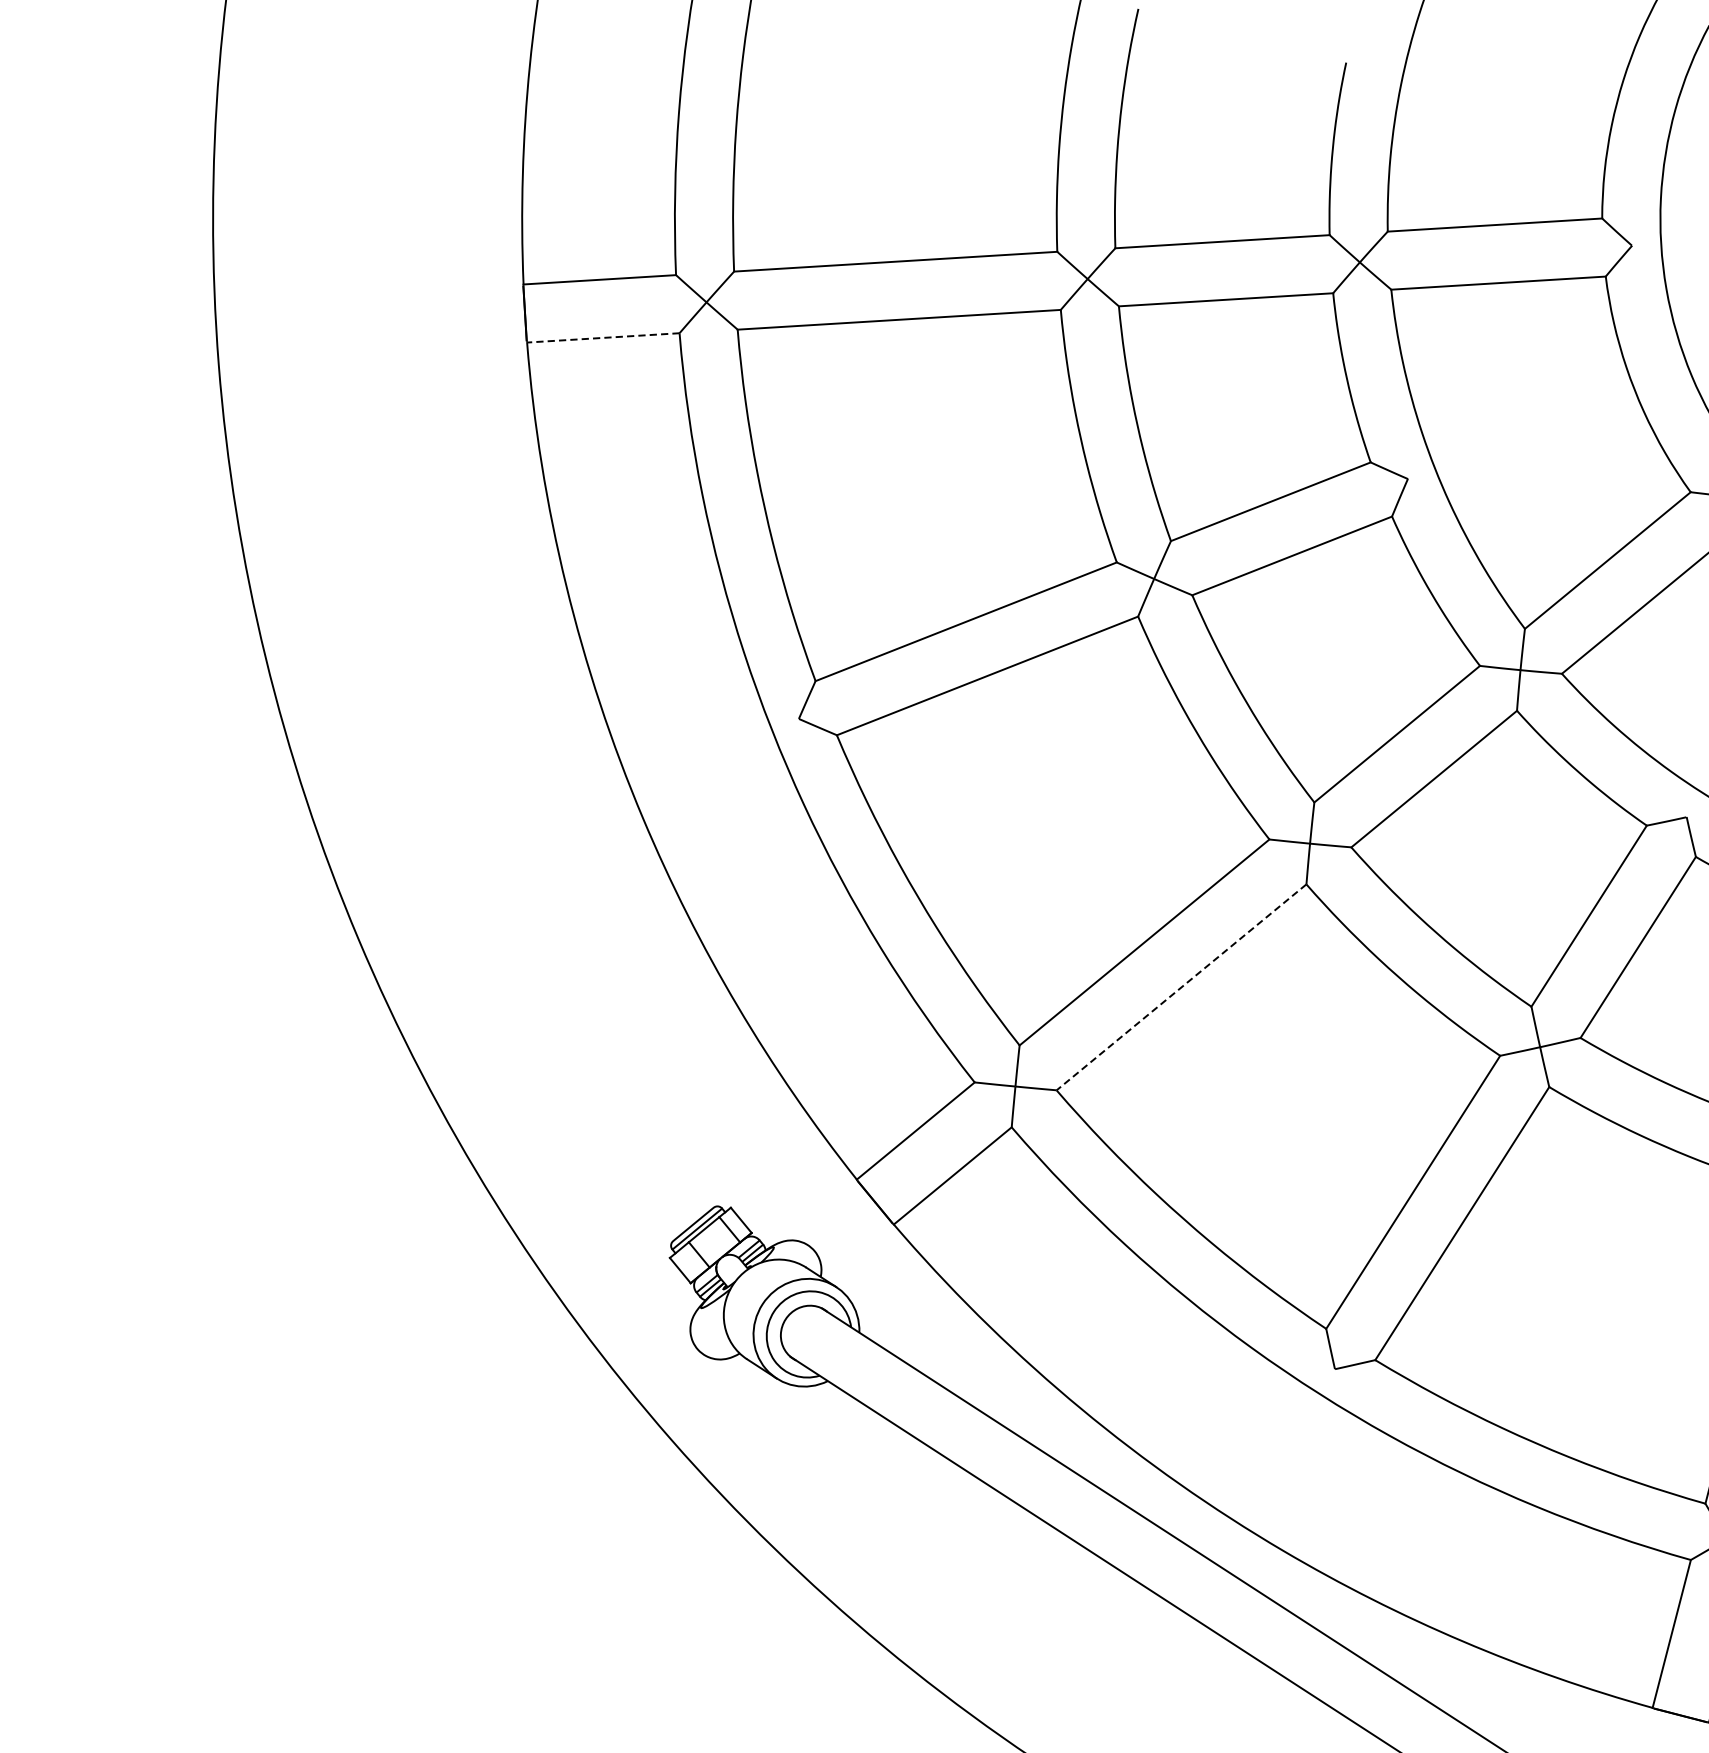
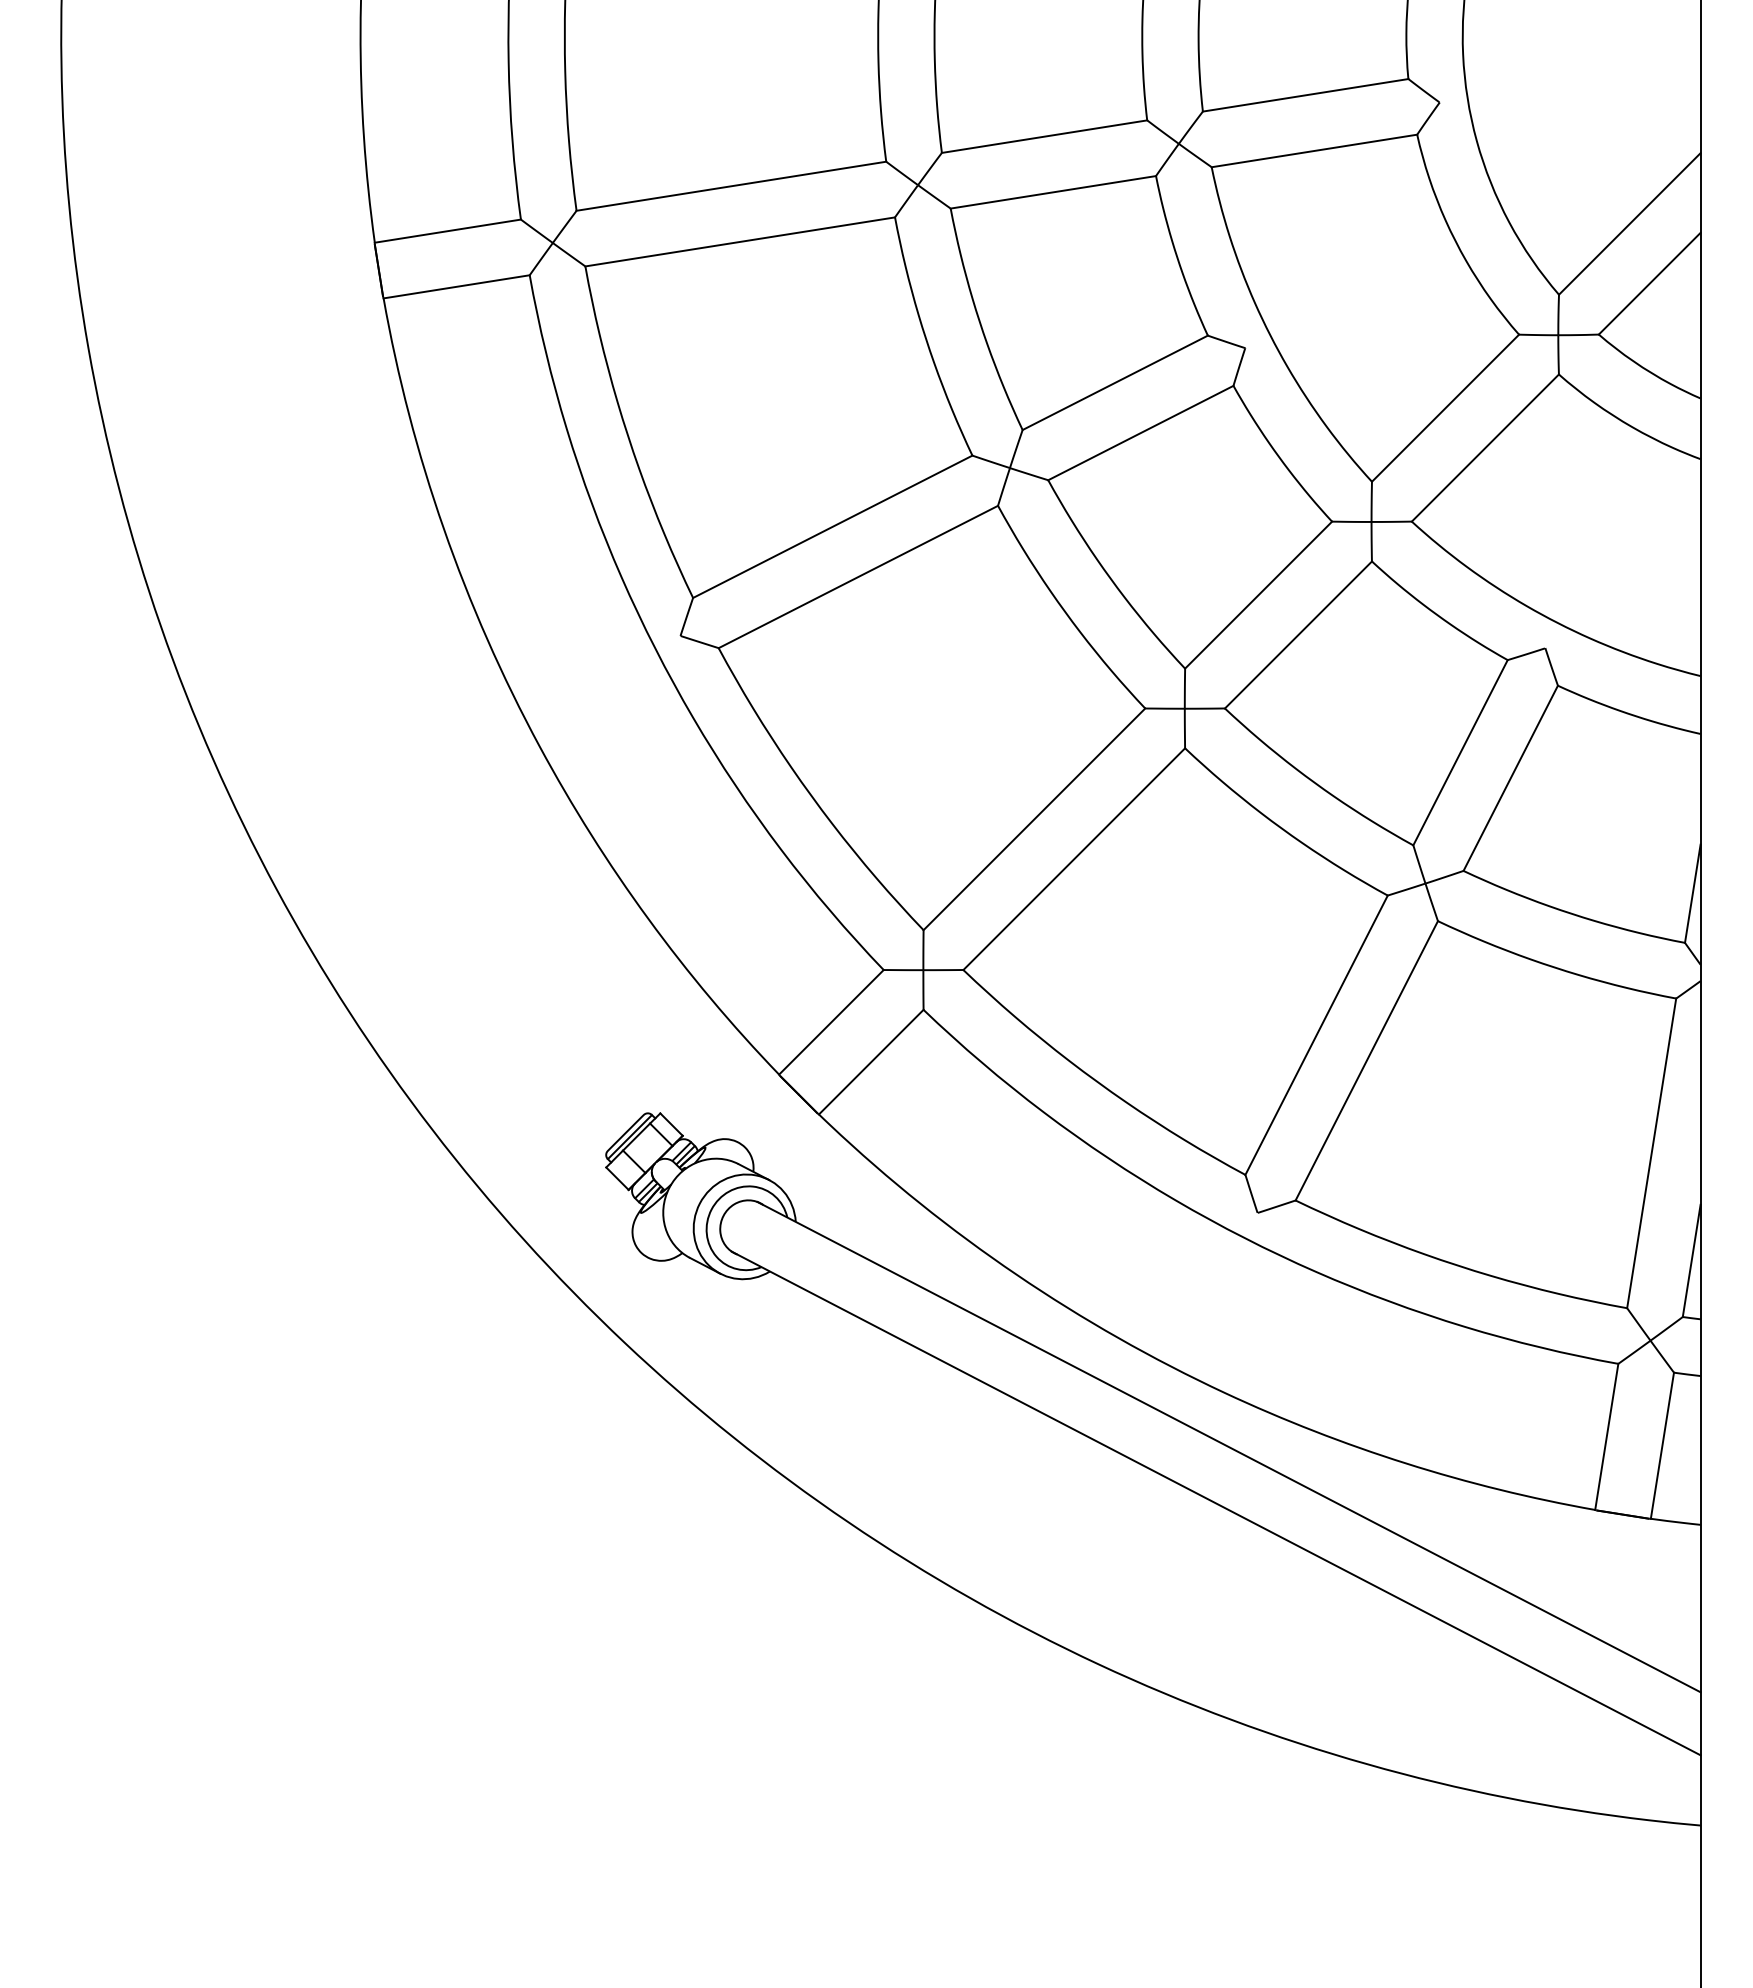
line: (603, 337) -> (456, 286), dashed -> solid
line: (1181, 987) -> (1074, 859), dashed -> solid

